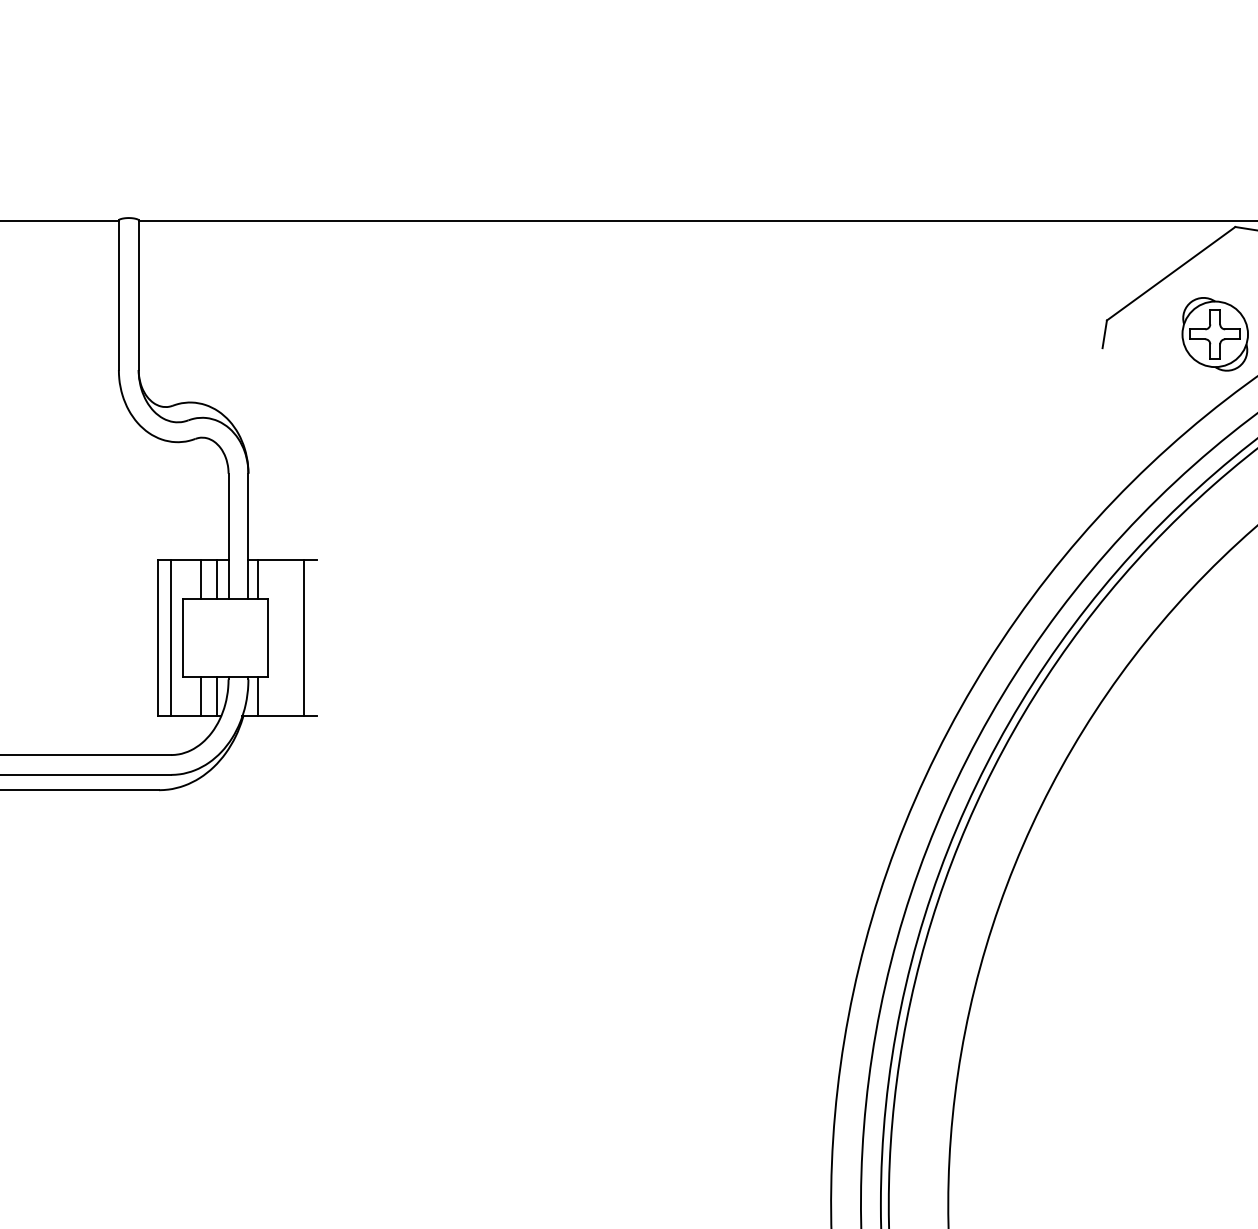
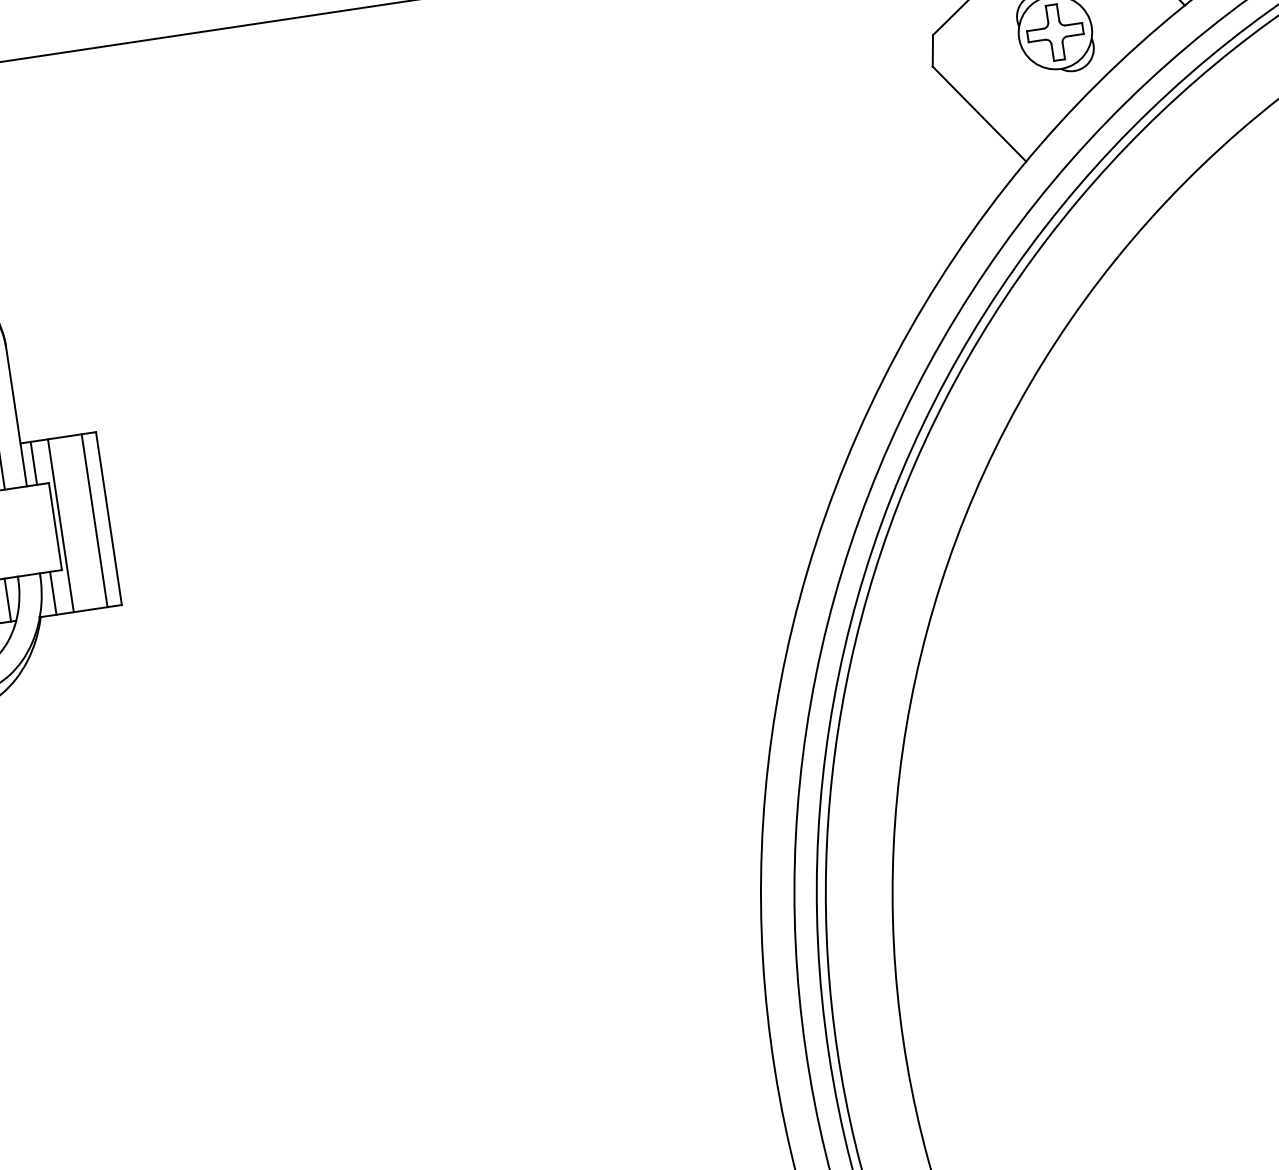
line: (1137, 396) -> (979, 114), added
line: (273, 638) -> (61, 526), added
line: (316, 638) -> (108, 518), added

